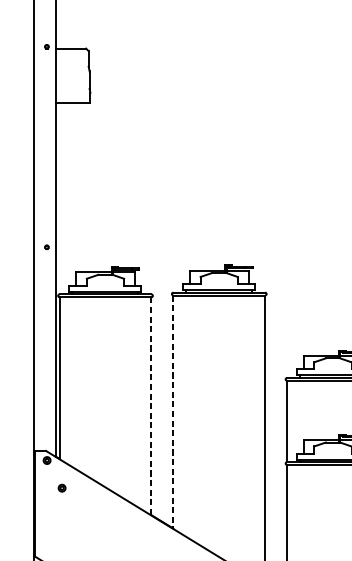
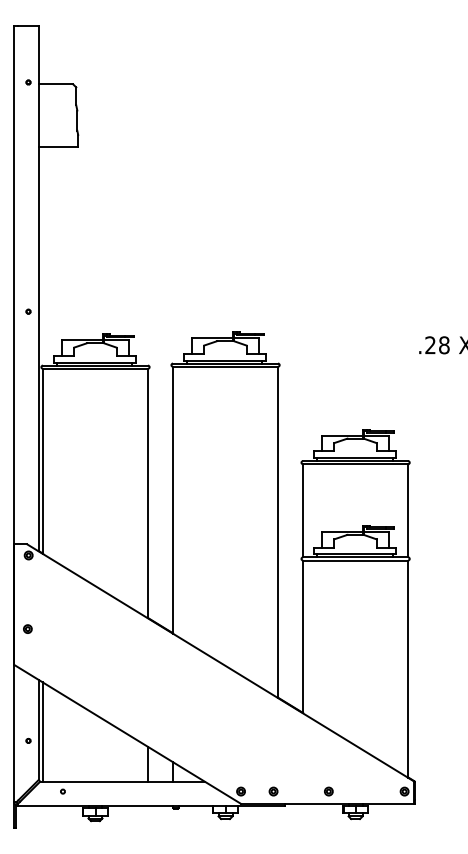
line: (151, 406) -> (148, 493), dashed -> solid
line: (173, 412) -> (173, 500), dashed -> solid
part: (61, 487) -> (27, 628), moved

